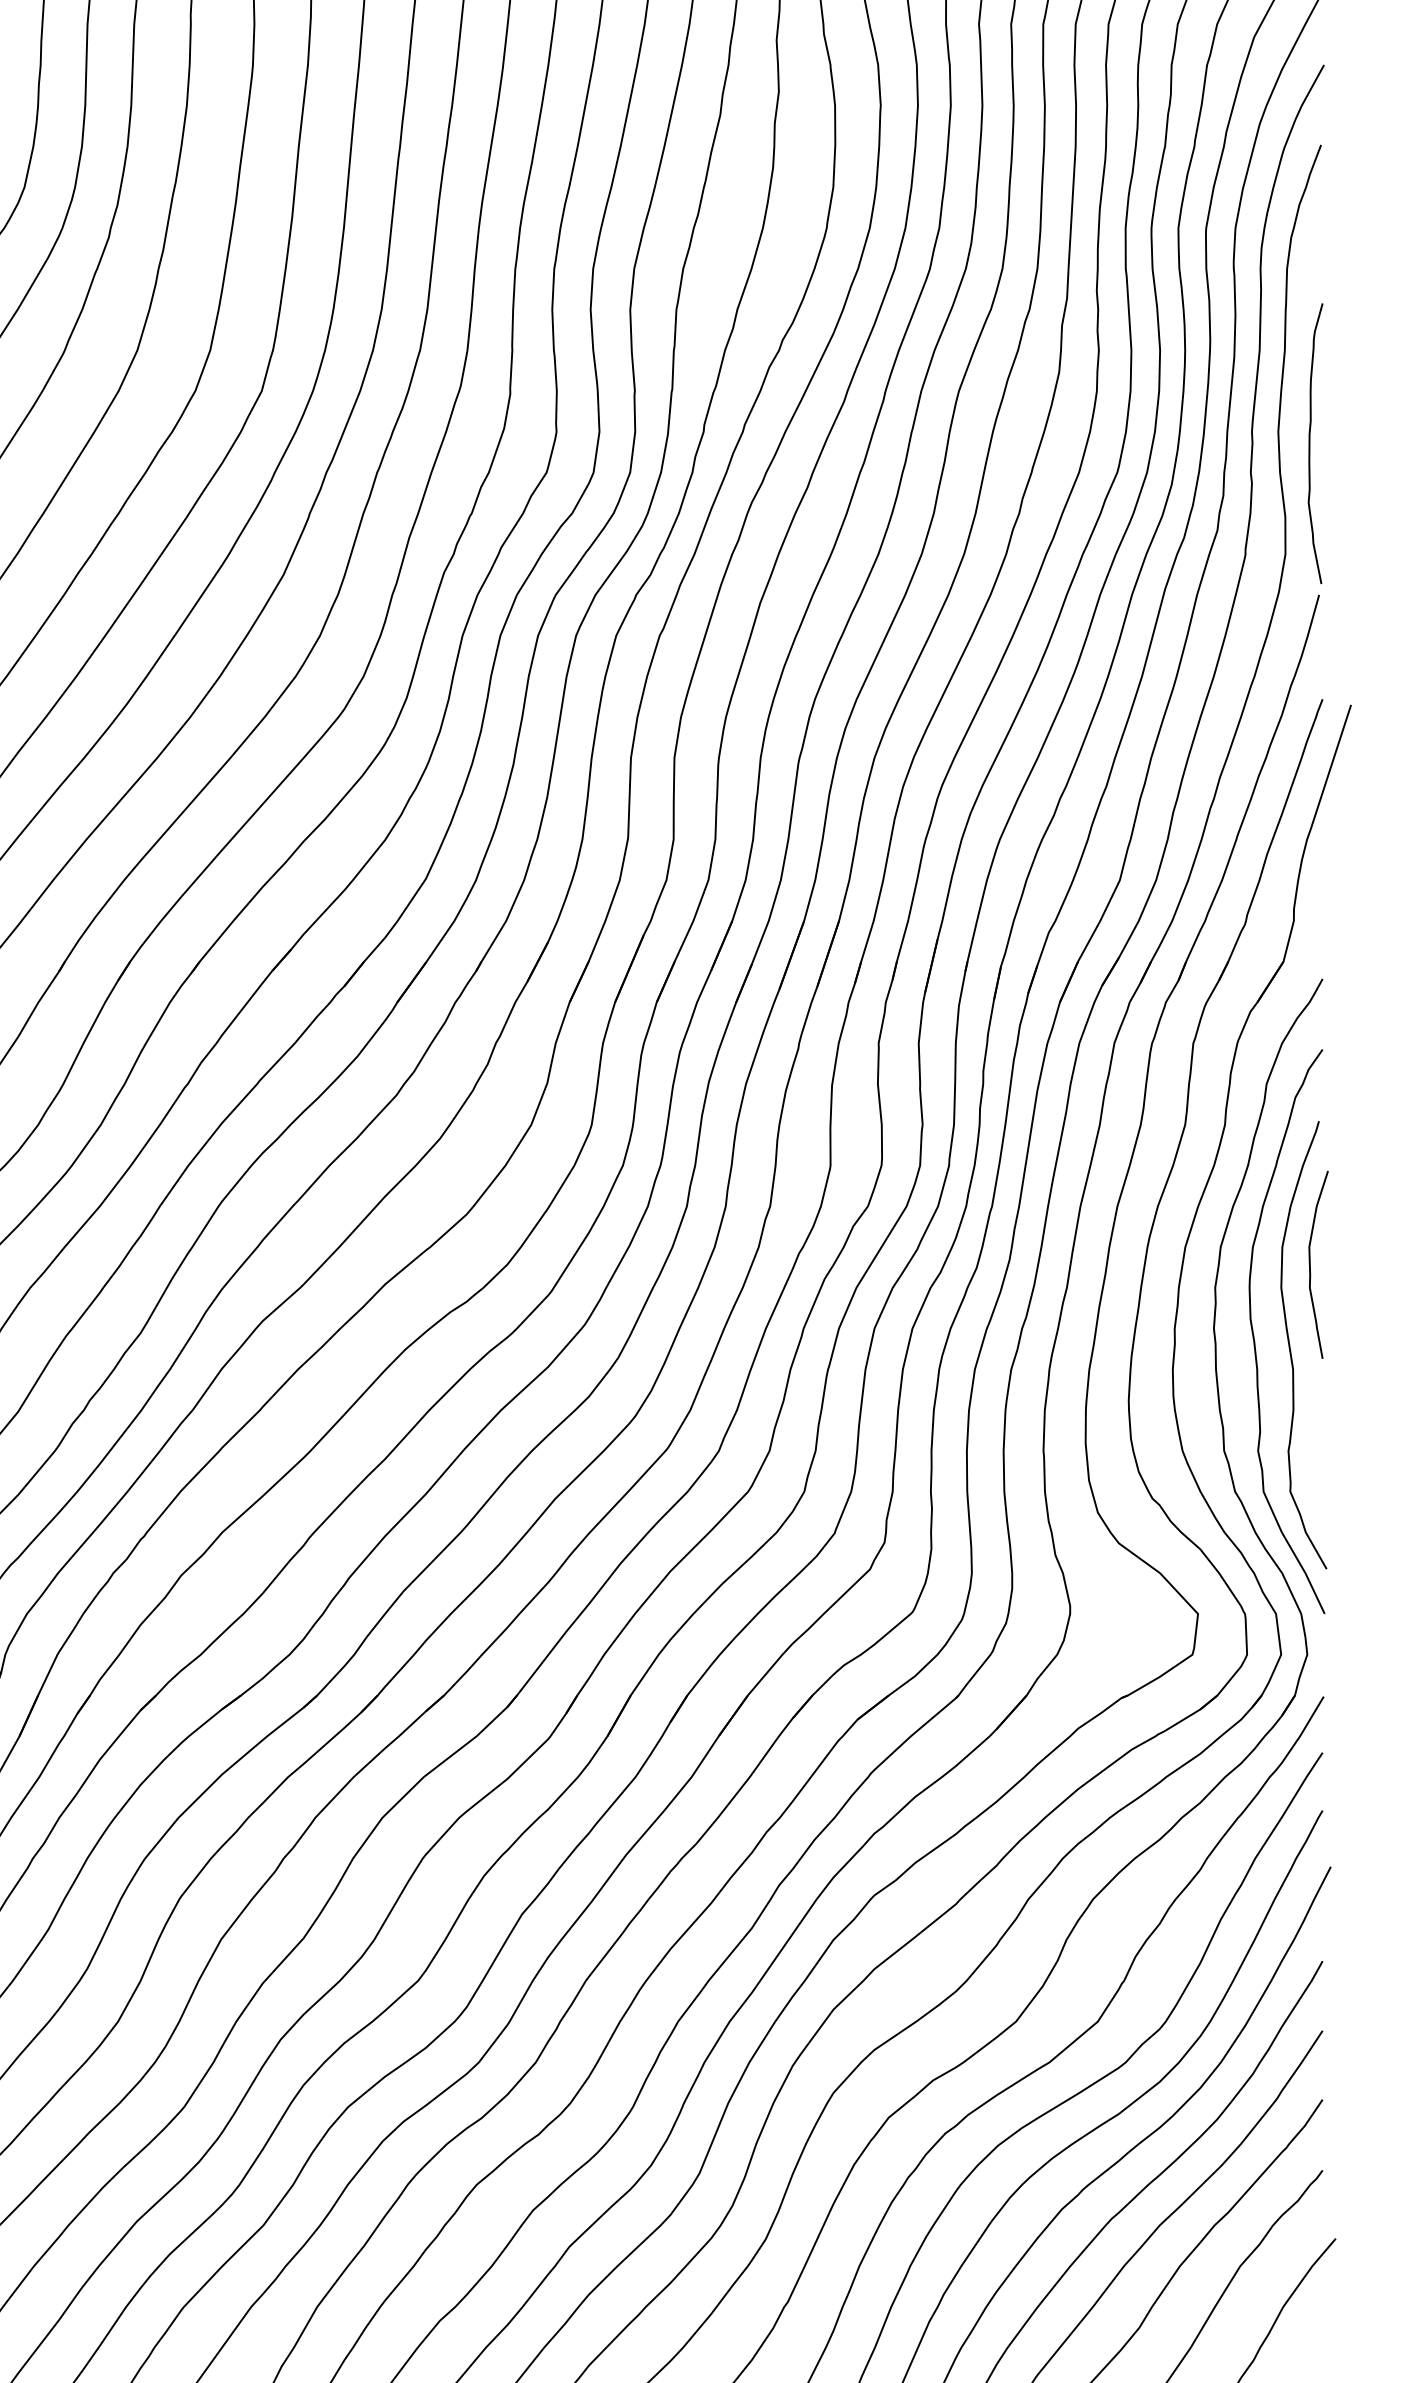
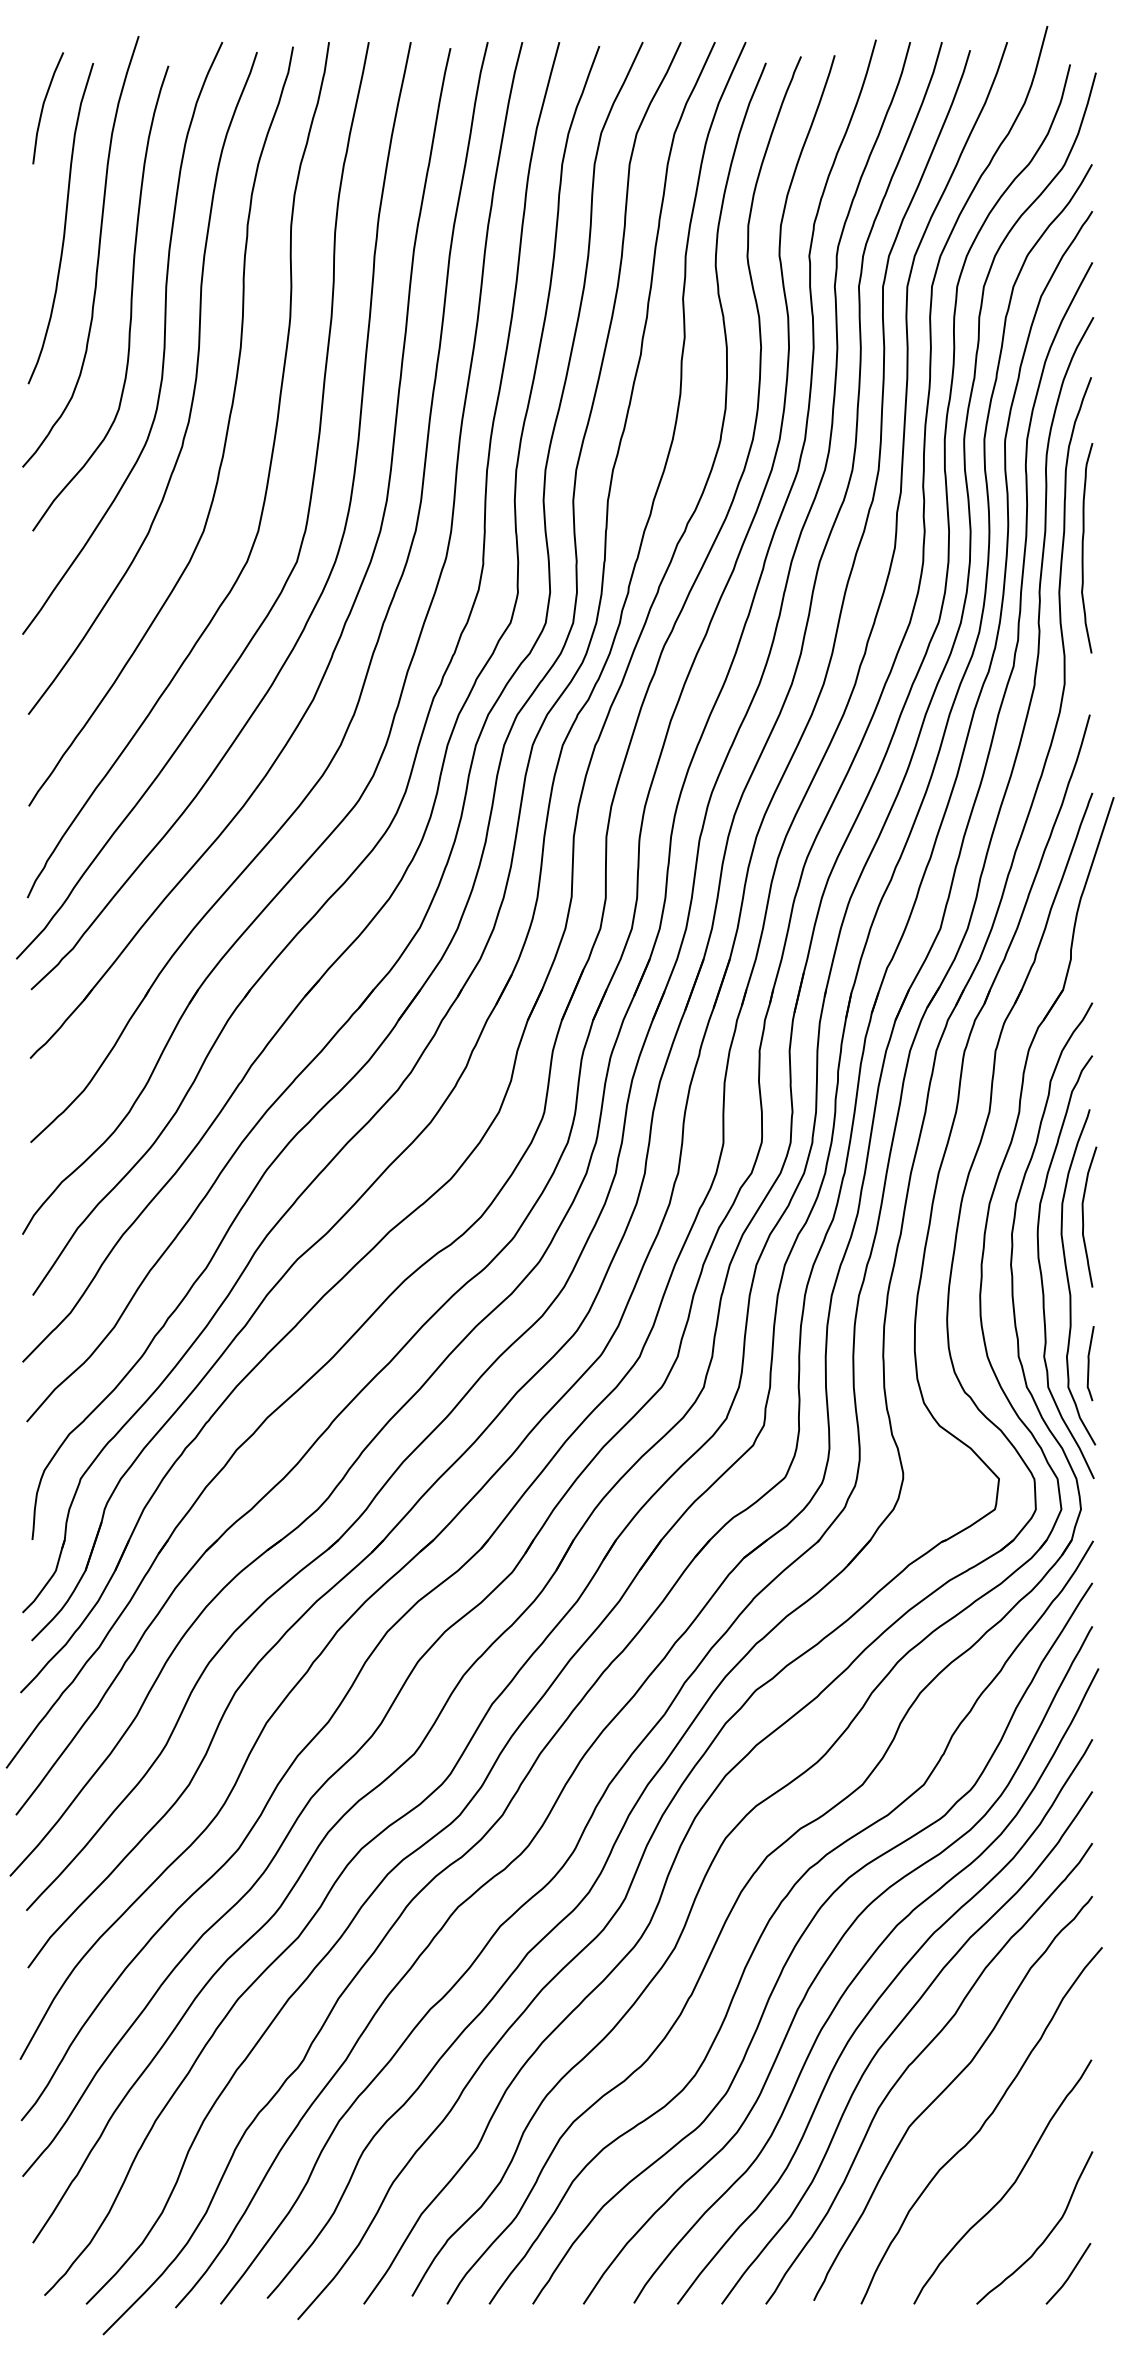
curve: (1310, 444) -> (1083, 548), moved
curve: (1318, 1460) -> (1089, 1363), added

